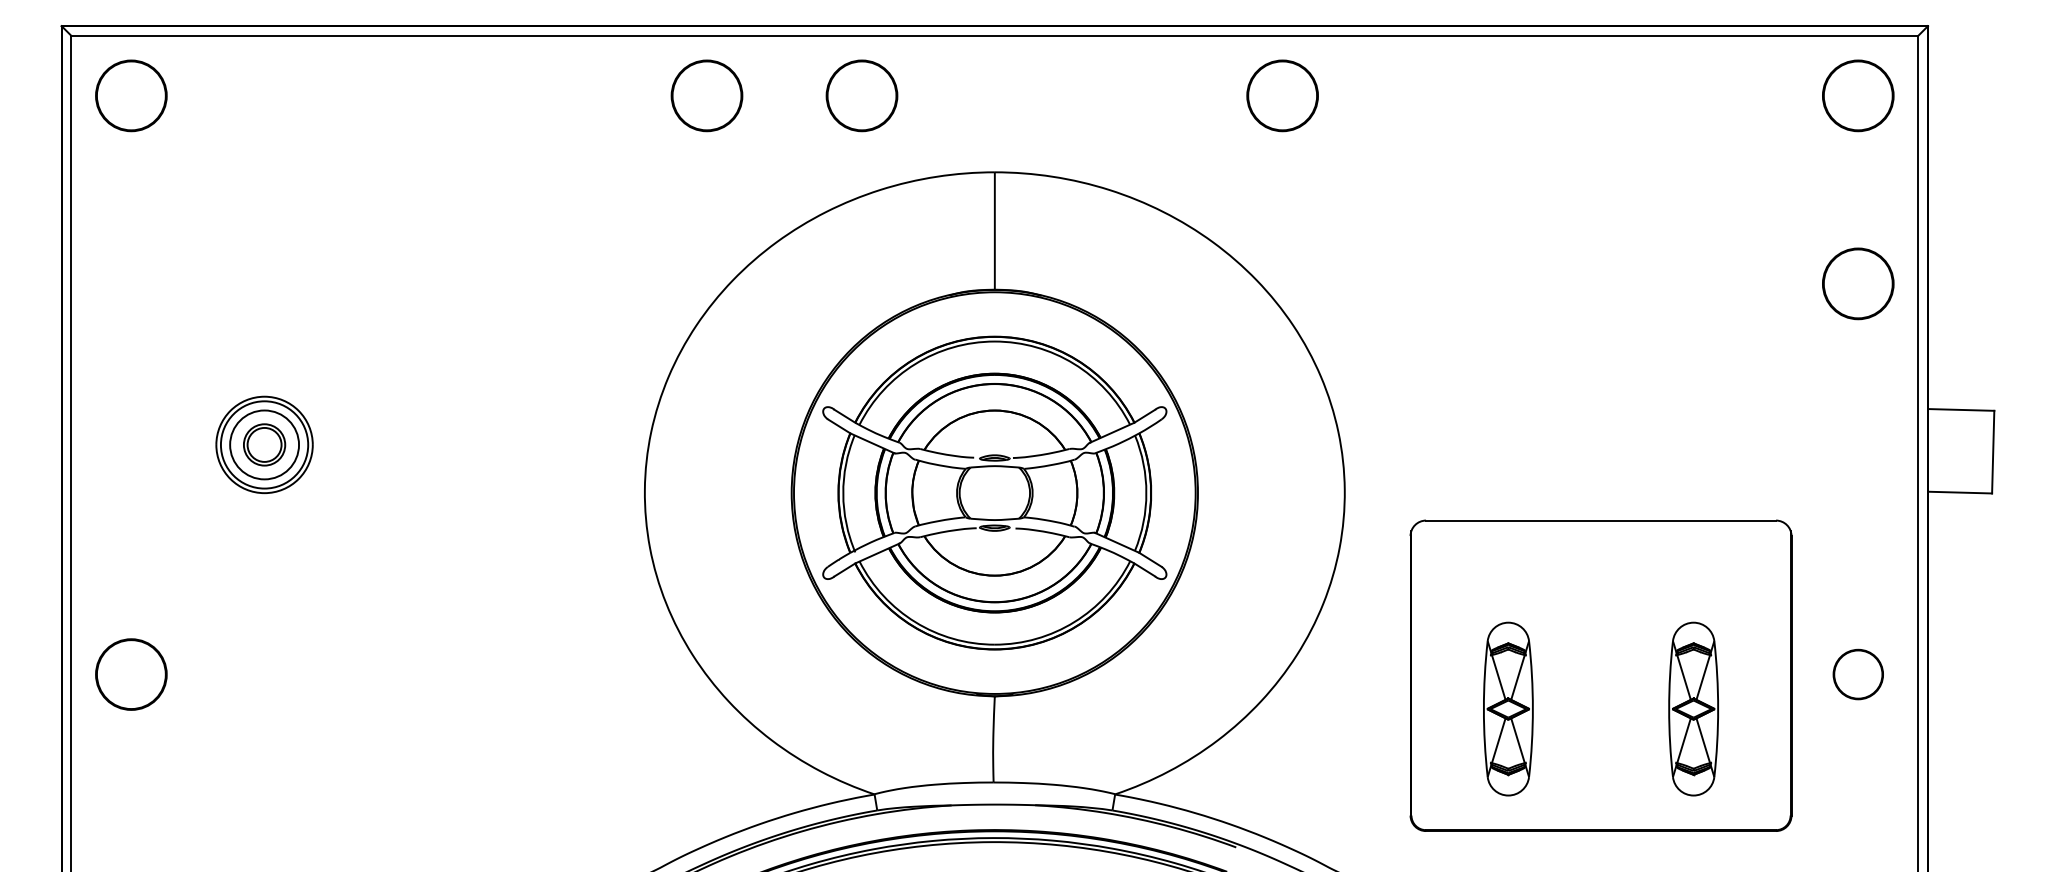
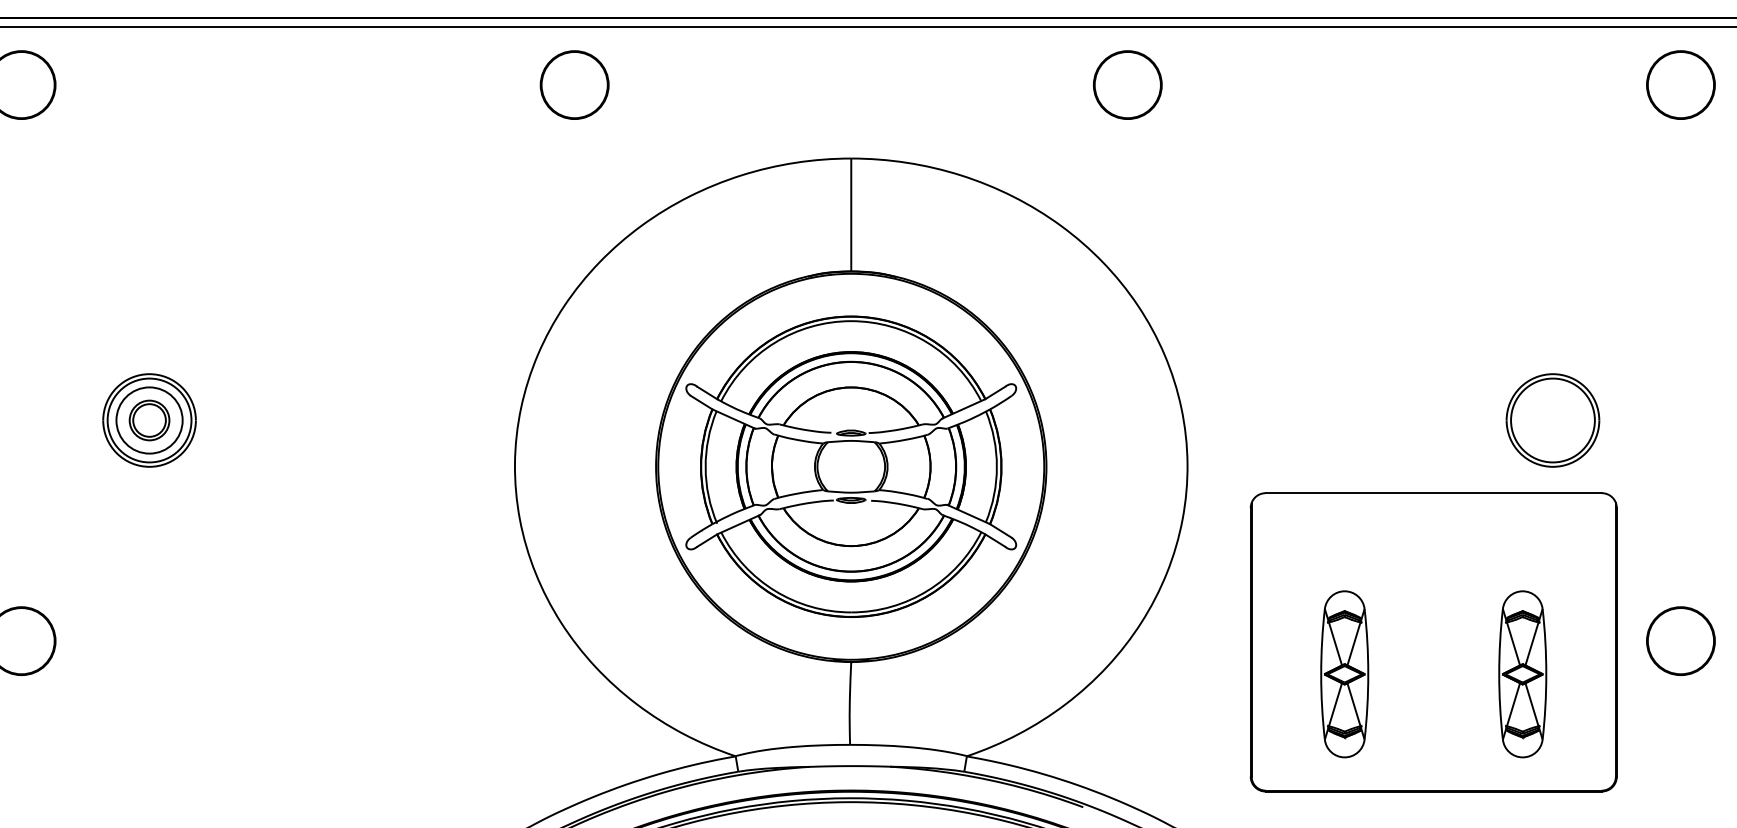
part: (861, 95) -> (723, 84), removed
part: (1858, 283) -> (1681, 265), removed
part: (1725, 444) -> (1553, 420), added
circle: (1858, 674) -> (1681, 641), size x1.43

